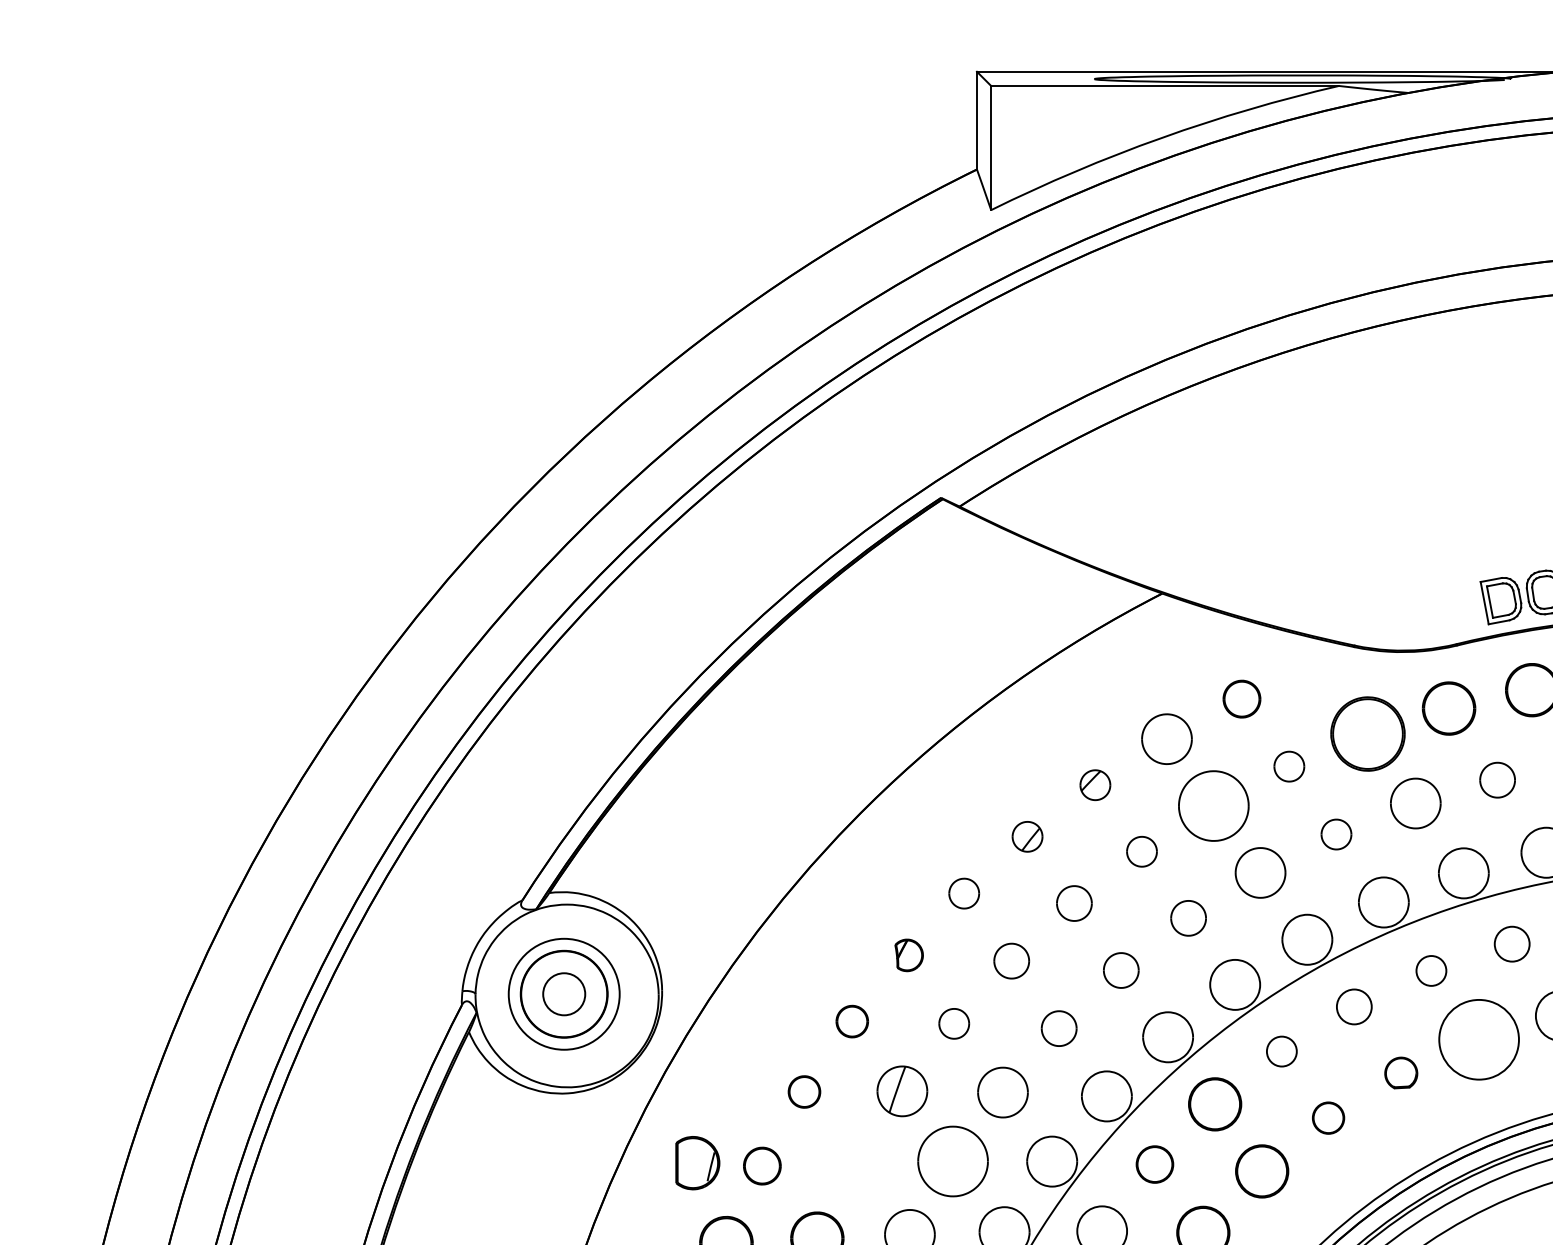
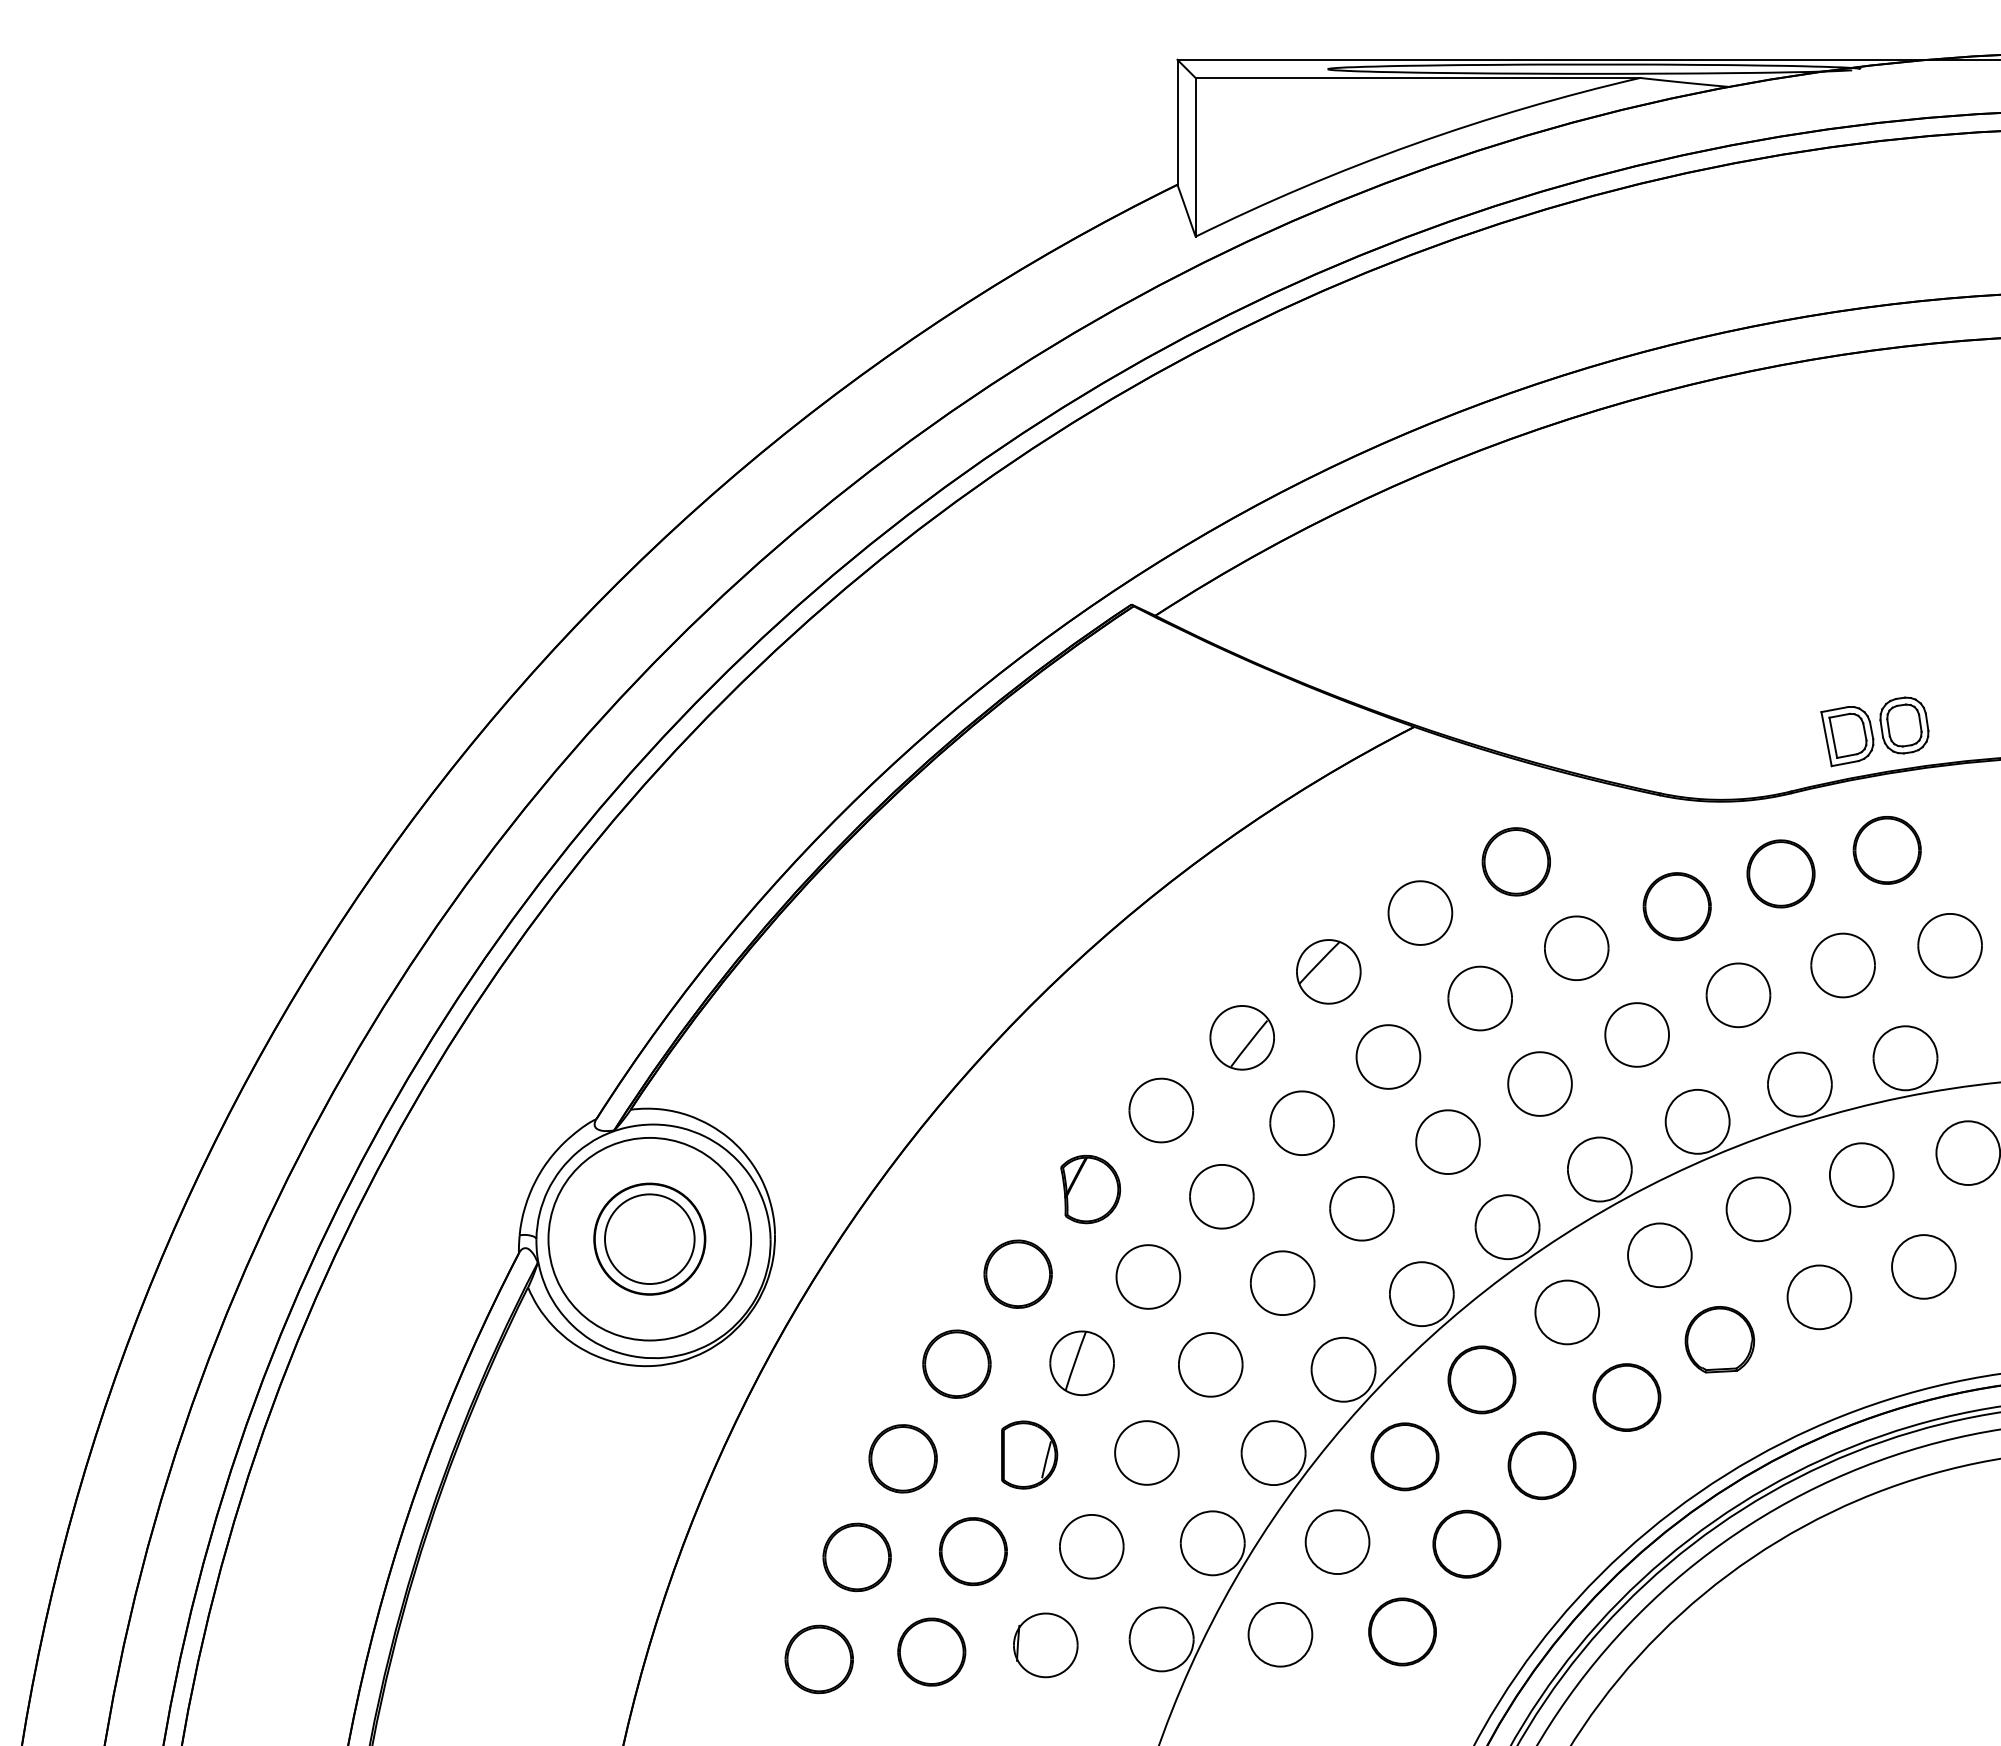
part: (1241, 698) -> (1515, 861), size x1.43
part: (1367, 734) -> (1676, 906), size x0.71
part: (1289, 766) -> (1576, 947), size x1.67
part: (1497, 780) -> (1842, 965), size x1.43
part: (1095, 784) -> (1328, 971), size x1.67
part: (1213, 806) -> (1479, 998), size x0.71
part: (1336, 834) -> (1636, 1034), size x1.67
part: (1027, 836) -> (1241, 1037), size x1.67
part: (1142, 851) -> (1388, 1056), size x1.67
part: (963, 893) -> (1160, 1110), size x1.67
part: (1073, 903) -> (1301, 1122), size x1.43
part: (1188, 917) -> (1447, 1141), size x1.43
circle: (1512, 944) -> (1861, 1175), size x1.43
part: (908, 955) -> (1090, 1189), size x1.67
part: (1011, 960) -> (1221, 1196), size x1.43
part: (1120, 970) -> (1361, 1208), size x1.43
circle: (1431, 971) -> (1758, 1209), size x1.67
circle: (563, 993) -> (649, 1238), size x1.43
circle: (563, 994) -> (649, 1239), size x1.67
circle: (1354, 1007) -> (1659, 1255), size x1.43
part: (851, 1021) -> (1017, 1273), size x1.67
part: (954, 1023) -> (1148, 1276), size x1.67
part: (1059, 1028) -> (1282, 1282), size x1.43
circle: (1479, 1039) -> (1819, 1297), size x0.62
circle: (1282, 1051) -> (1567, 1312), size x1.67
part: (1400, 1072) -> (1719, 1339), size x1.67
part: (804, 1091) -> (956, 1363), size x1.67
part: (1328, 1118) -> (1626, 1397), size x1.67
part: (952, 1161) -> (1146, 1452), size x0.71
part: (697, 1162) -> (1029, 1454), moved
part: (1154, 1164) -> (1404, 1456), size x1.43
part: (761, 1165) -> (902, 1458), size x1.43

